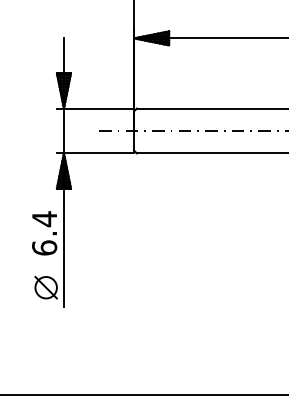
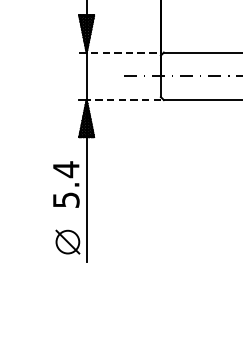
line: (95, 108) -> (120, 52), solid -> dashed
line: (98, 153) -> (123, 100), solid -> dashed
text: (44, 247) -> (66, 199), 6.4 -> 5.4

